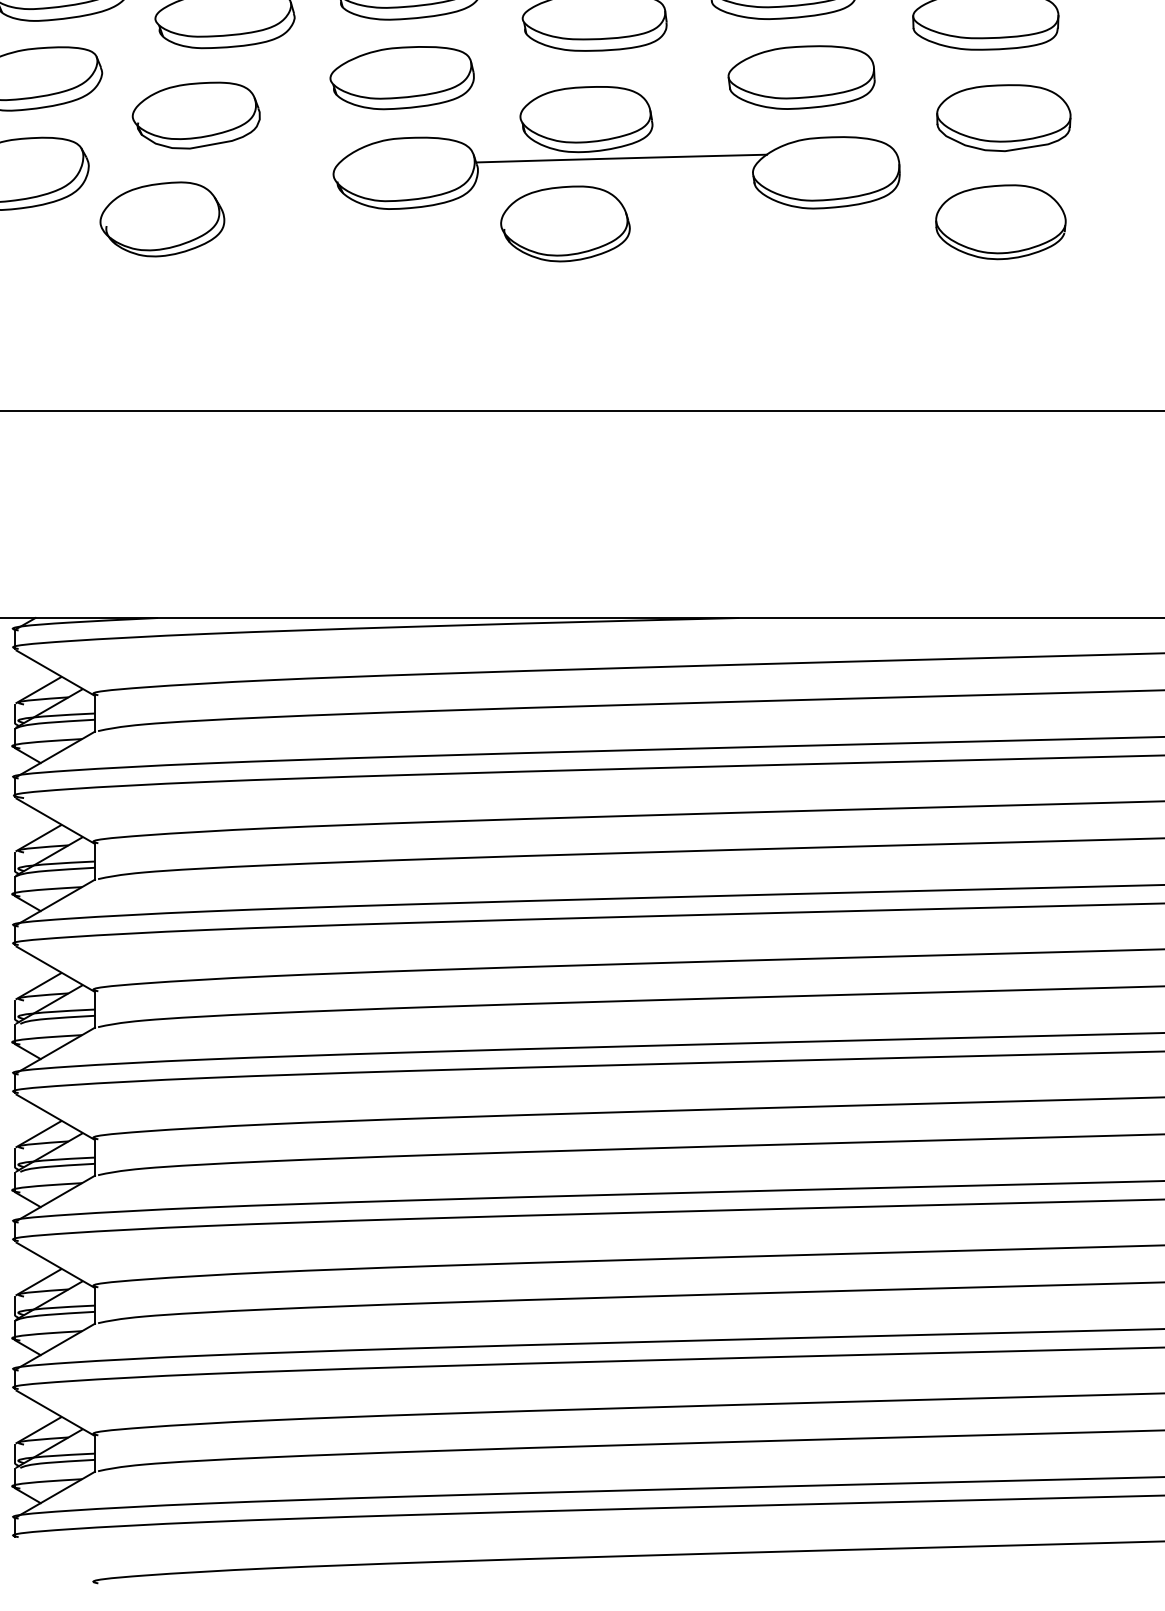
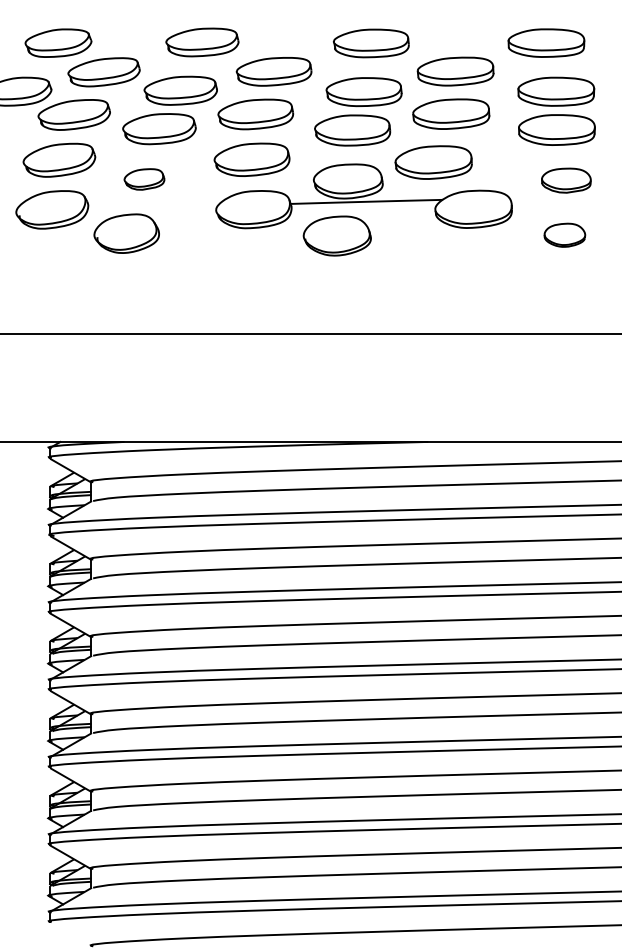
part: (801, 77) -> (433, 162), moved
part: (196, 115) -> (144, 179), size x0.6
part: (1004, 117) -> (566, 180), size x0.7
part: (1000, 222) -> (564, 235), size x0.6

